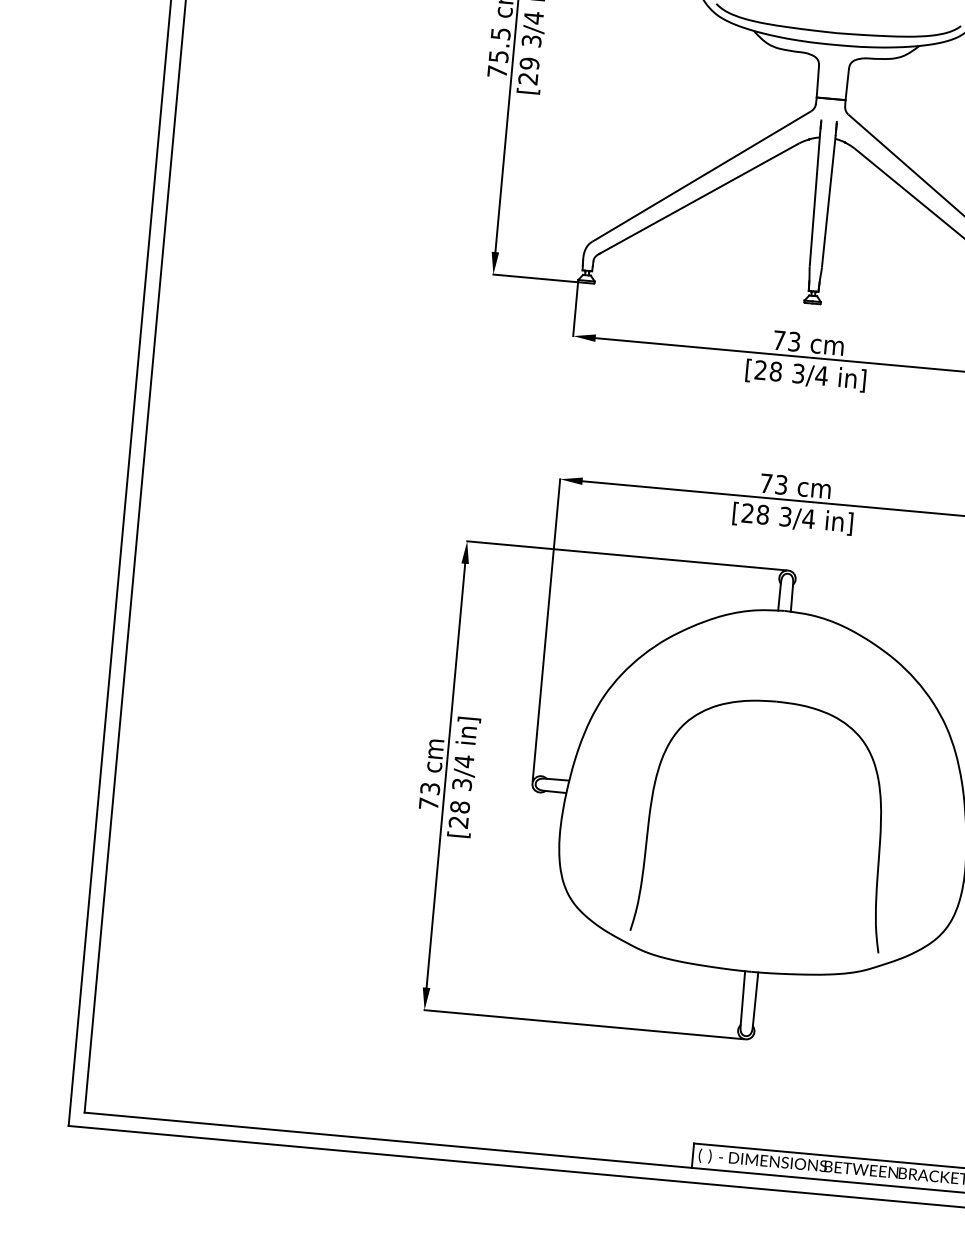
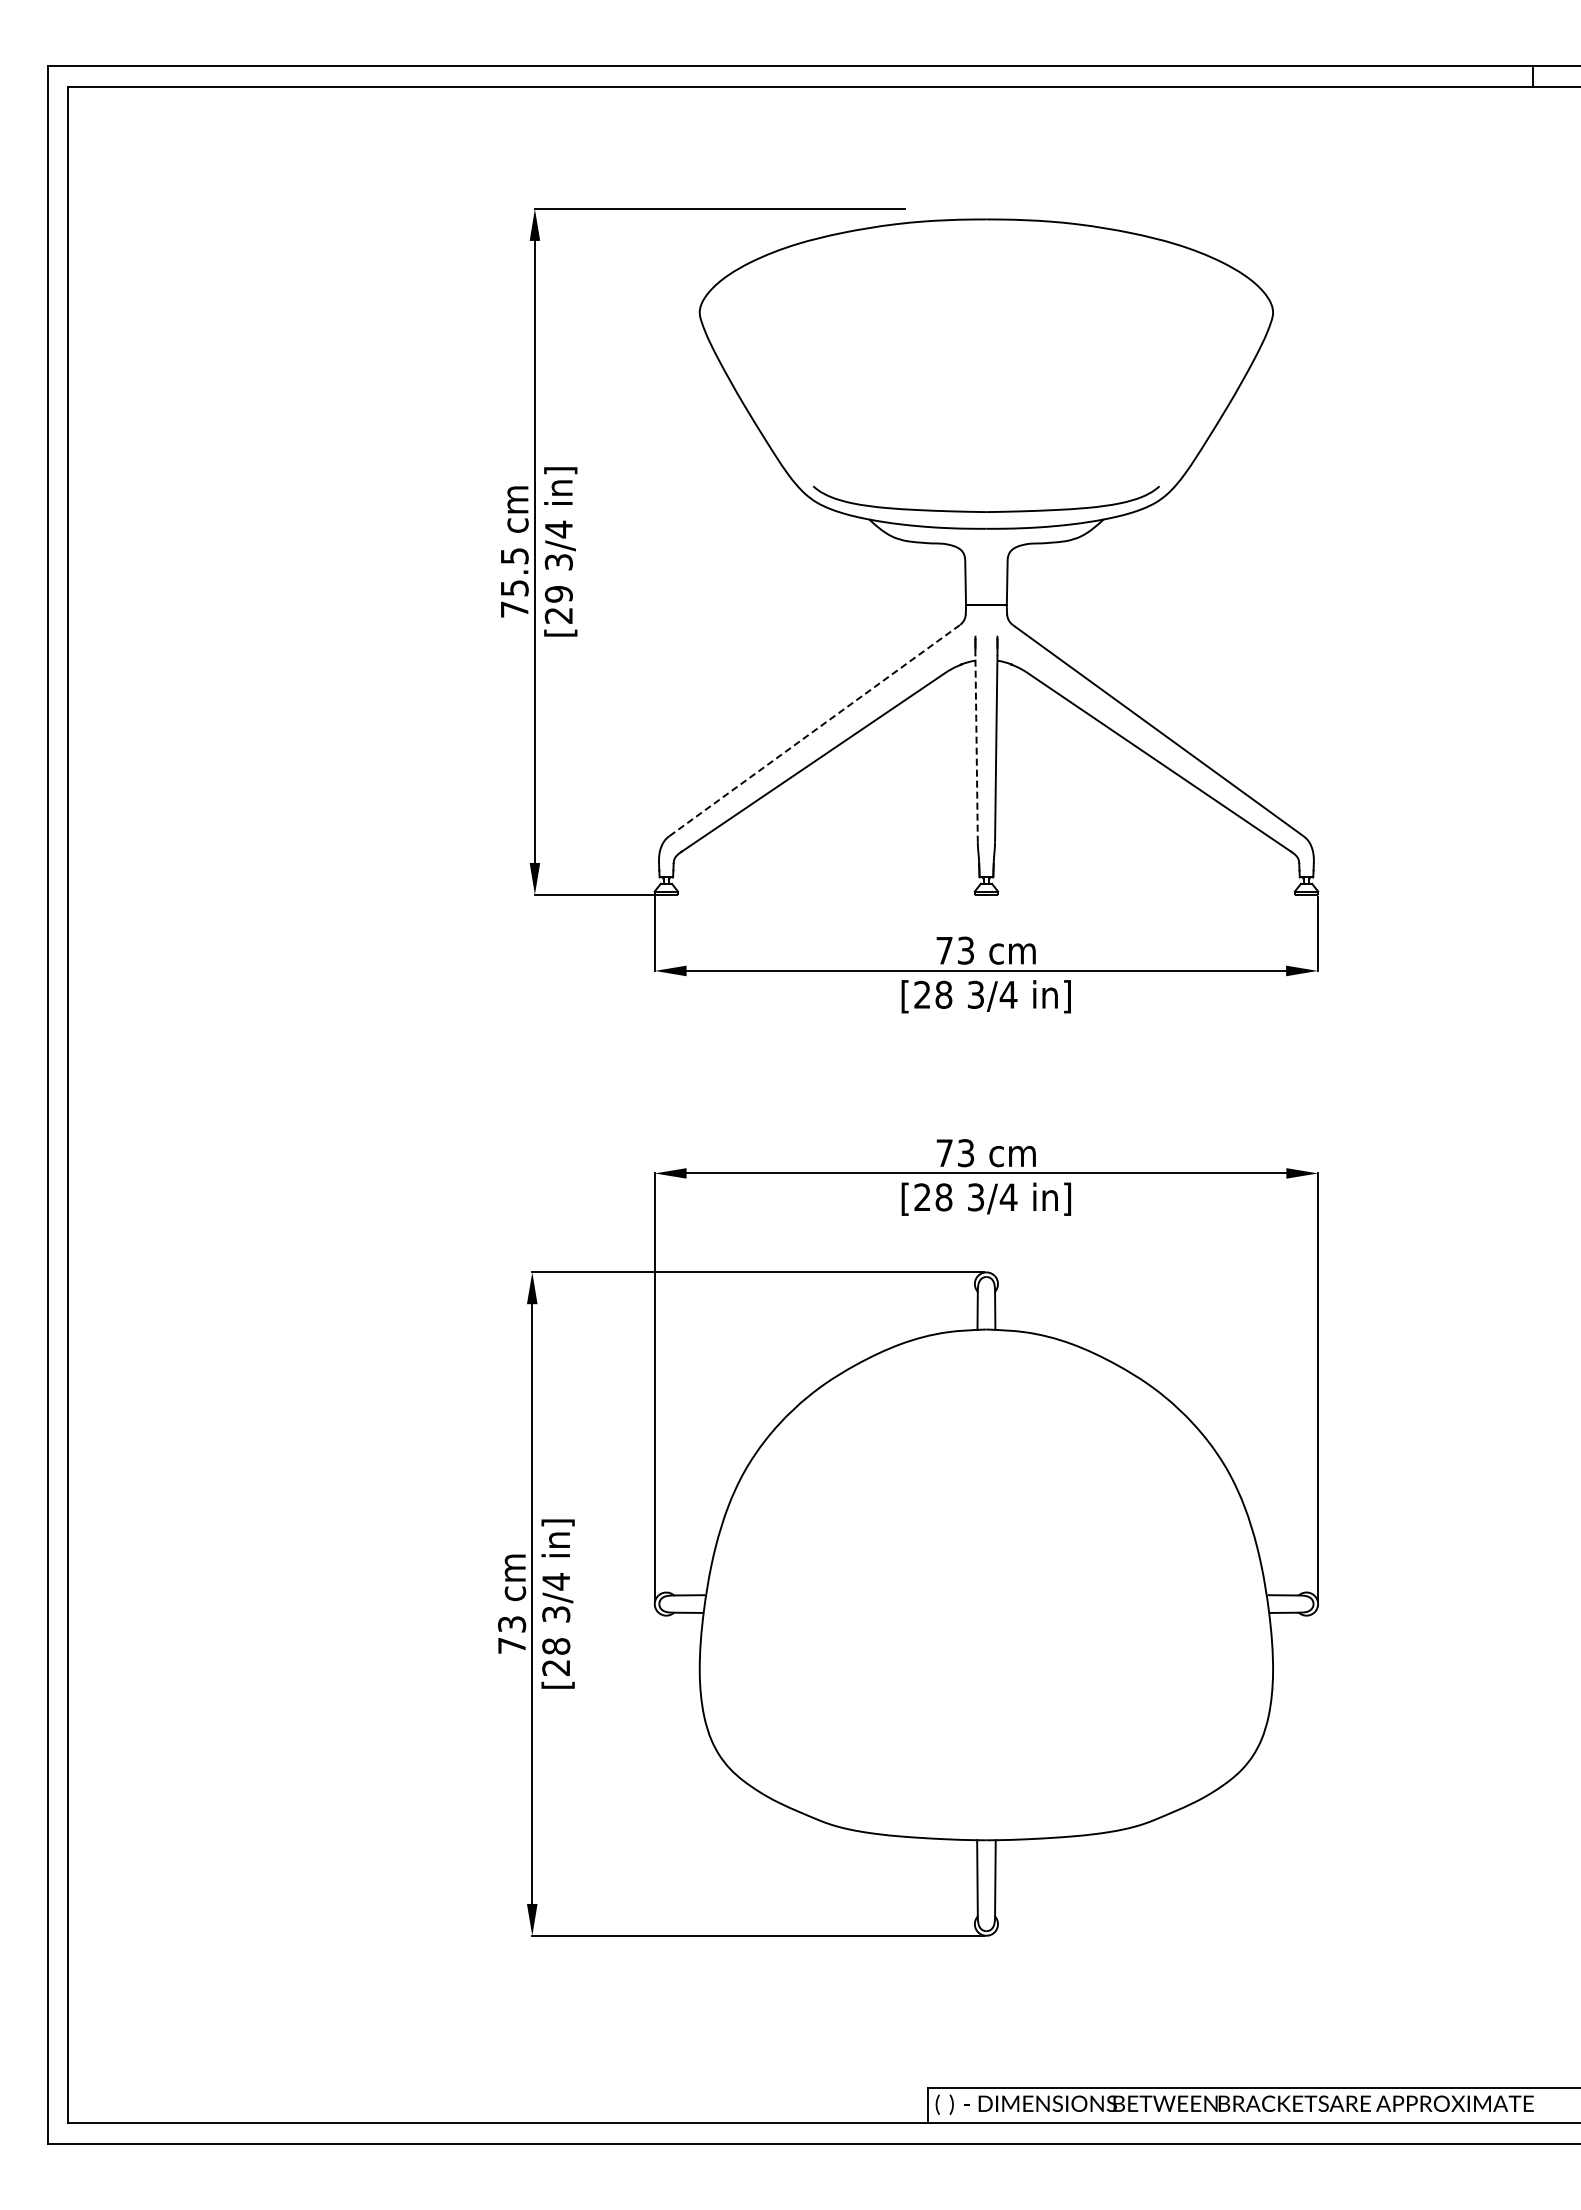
line: (702, 175) -> (815, 729), solid -> dashed
line: (814, 198) -> (976, 747), solid -> dashed
part: (879, 823) -> (1147, 1615), removed

